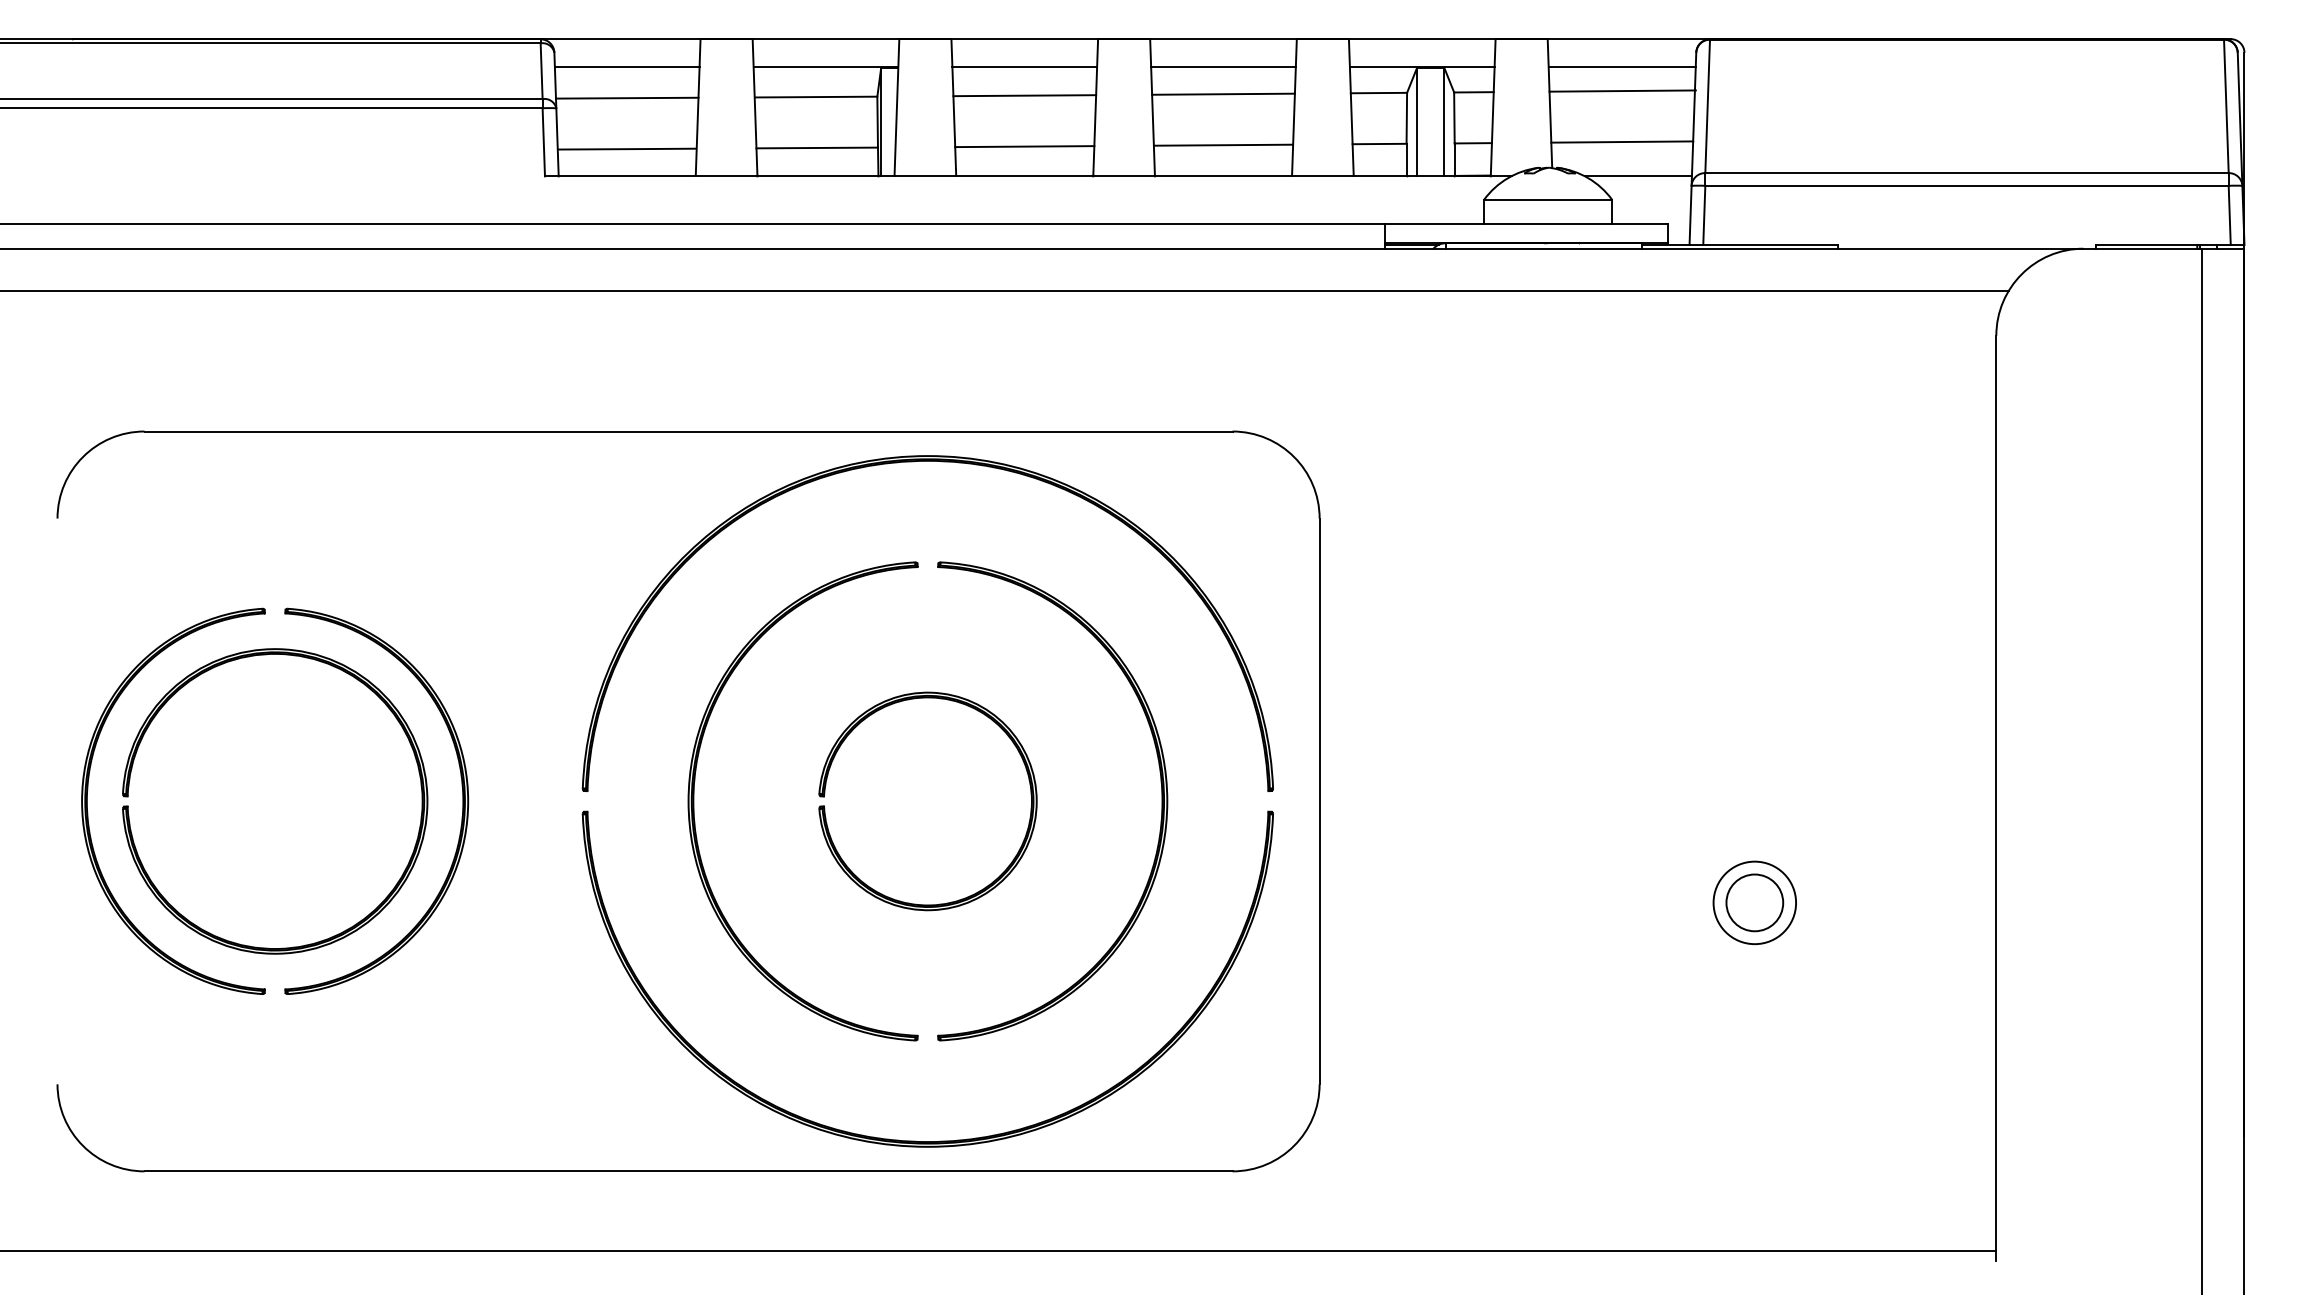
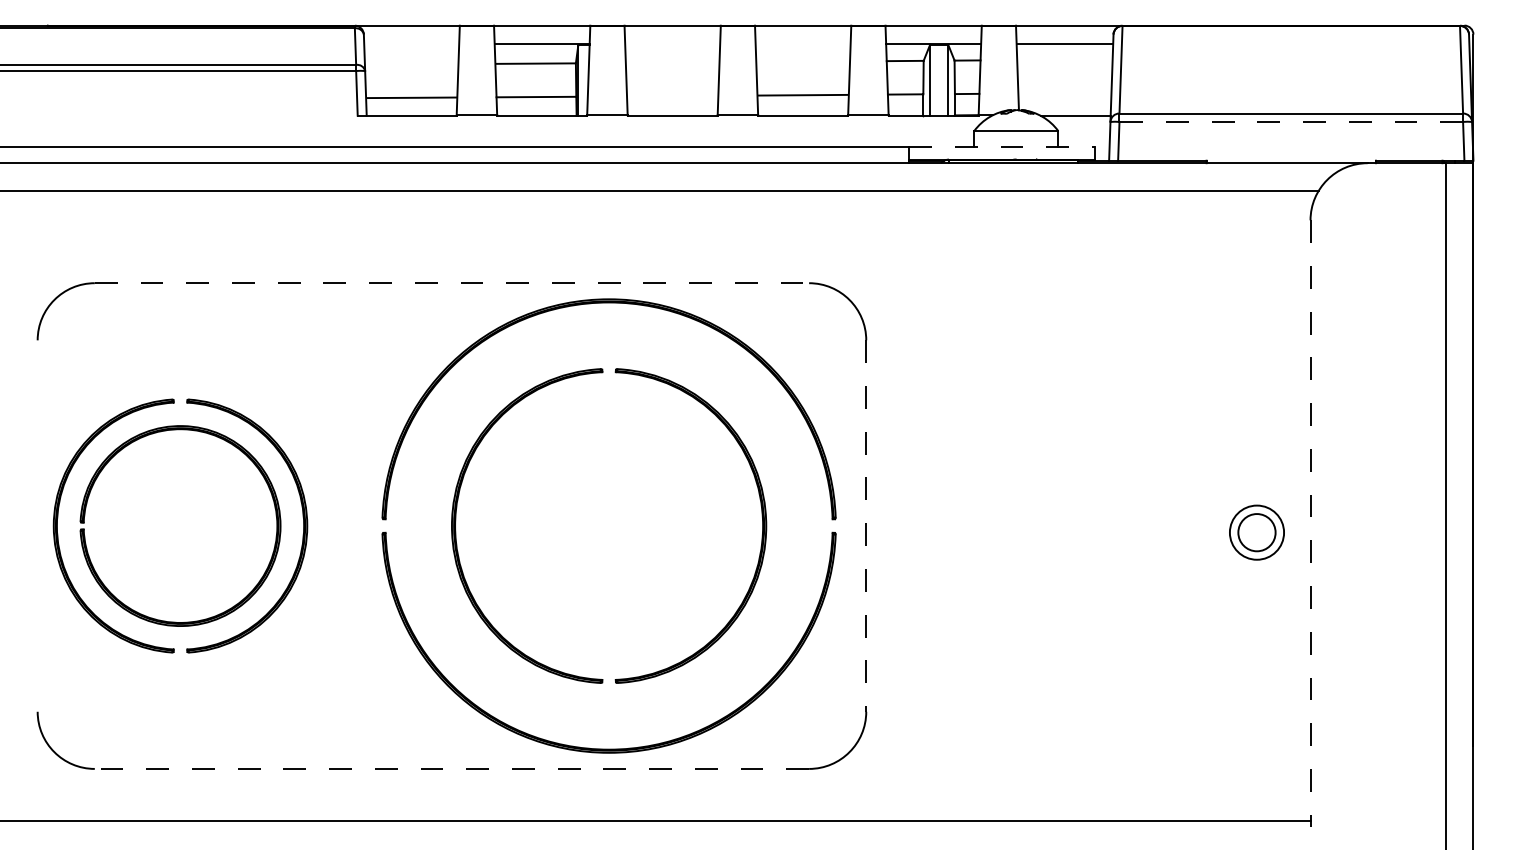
line: (626, 66) -> (411, 43), removed
line: (1024, 66) -> (672, 43), removed
line: (1222, 66) -> (802, 43), removed
line: (1623, 90) -> (1065, 59), removed
line: (1224, 93) -> (803, 61), removed
line: (1024, 95) -> (672, 62), removed
line: (626, 98) -> (411, 64), removed
line: (1621, 141) -> (1064, 92), removed
line: (1024, 145) -> (672, 95), removed
line: (1967, 185) -> (1291, 121), solid -> dashed
line: (1525, 223) -> (1001, 146), solid -> dashed
line: (689, 431) -> (452, 283), solid -> dashed
part: (881, 710) -> (578, 466), removed
line: (1996, 797) -> (1310, 523), solid -> dashed
line: (1319, 802) -> (866, 526), solid -> dashed
part: (1754, 902) -> (1256, 532), moved
line: (687, 1170) -> (451, 768), solid -> dashed

